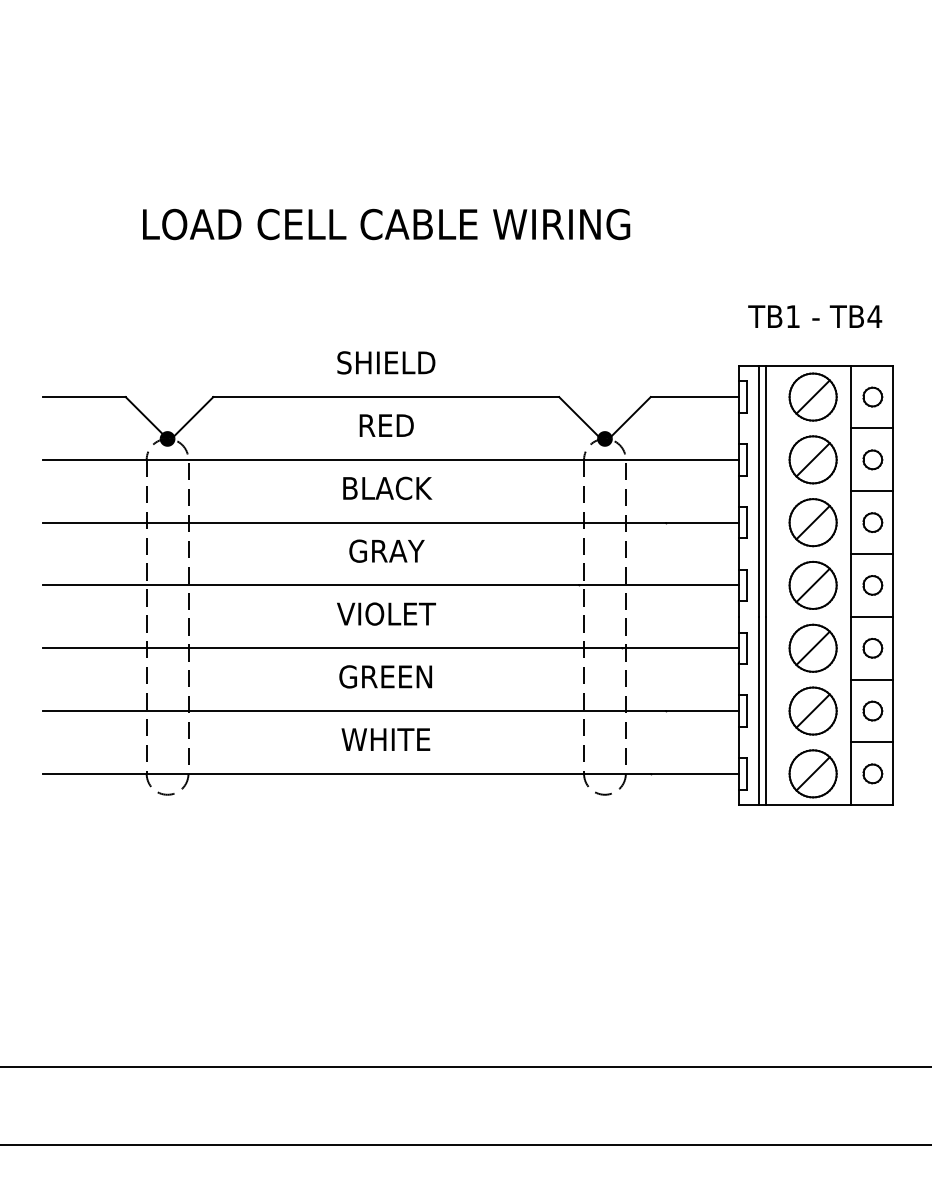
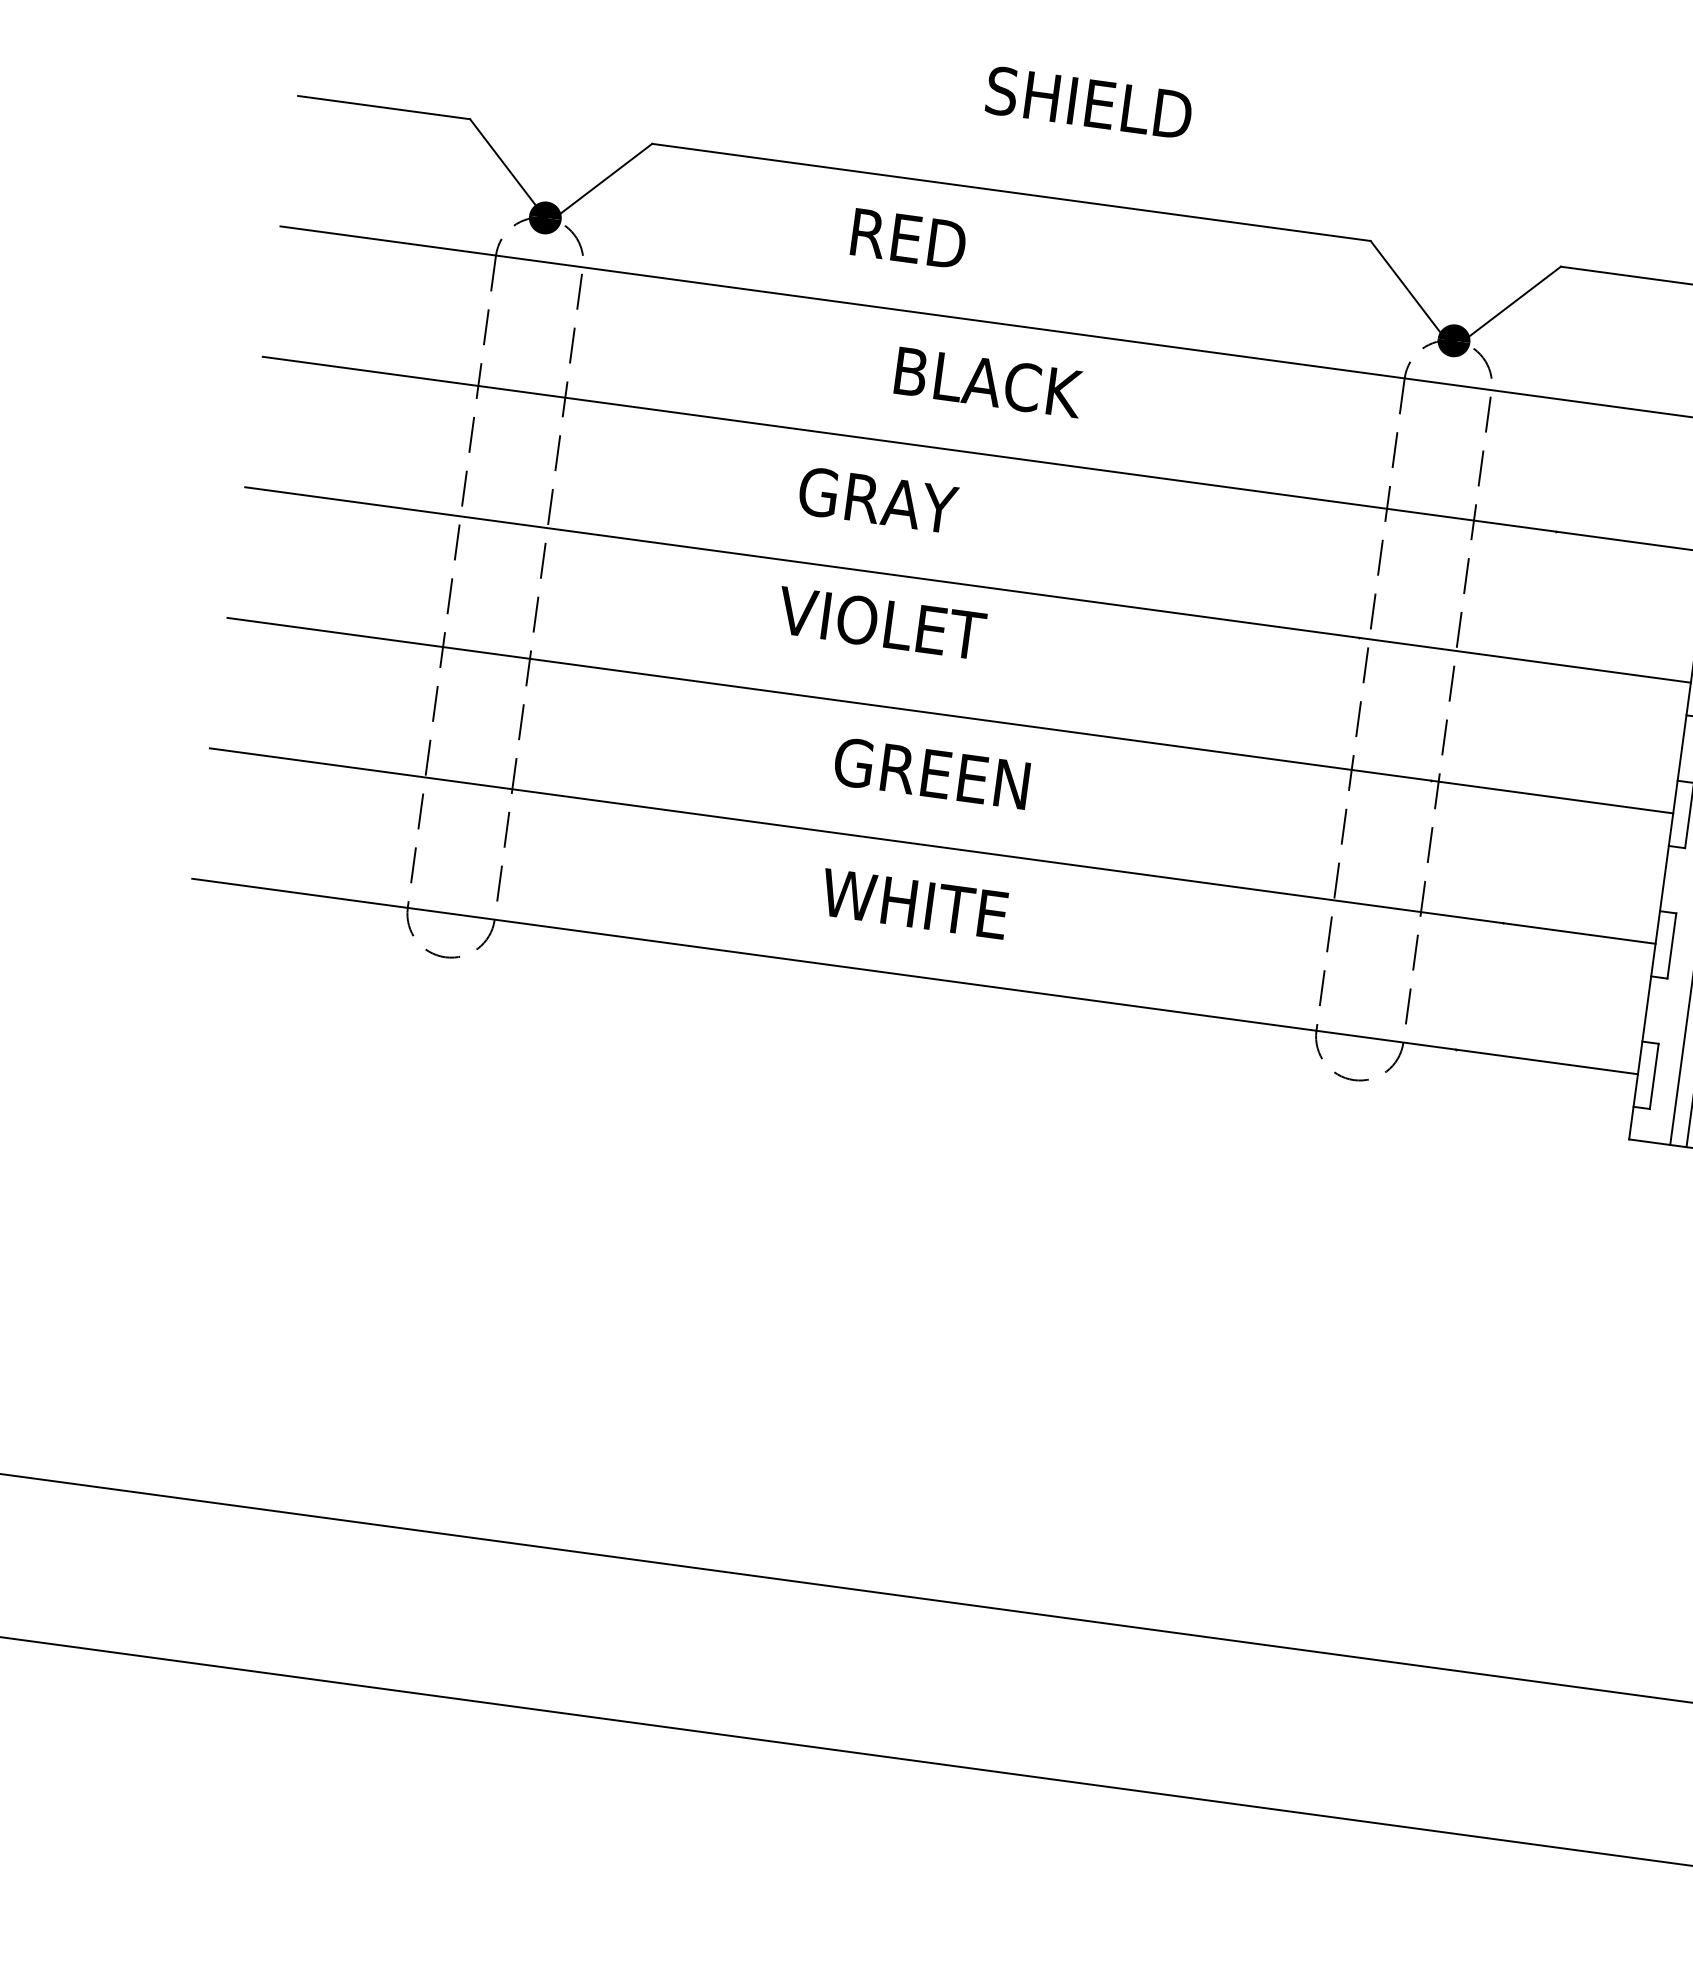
text: (386, 362) -> (1089, 102), moved
text: (386, 425) -> (908, 238), moved
text: (386, 550) -> (877, 498), moved
text: (386, 613) -> (881, 622), moved

